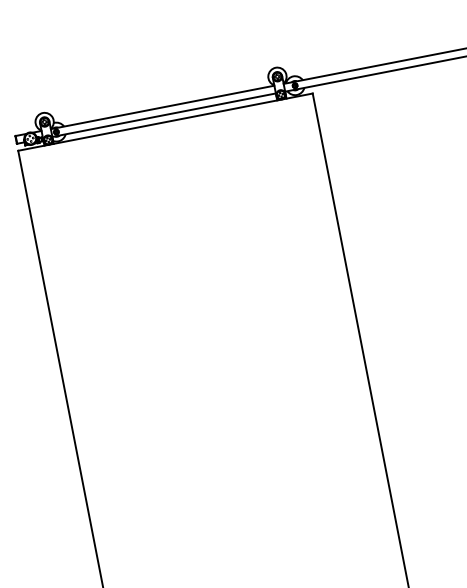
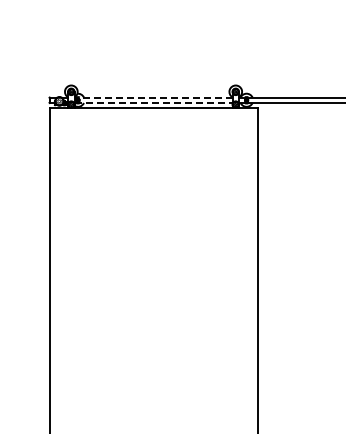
line: (162, 107) -> (153, 97), solid -> dashed
line: (164, 115) -> (153, 103), solid -> dashed

